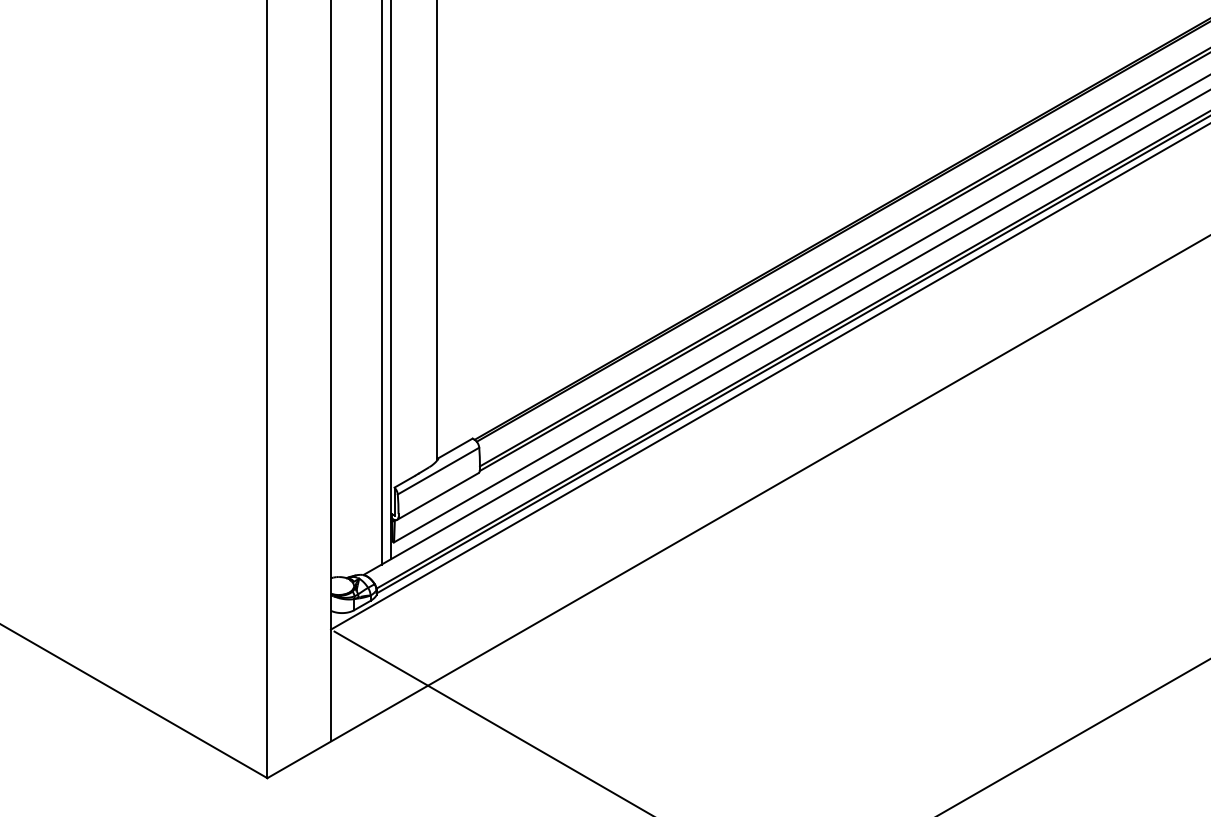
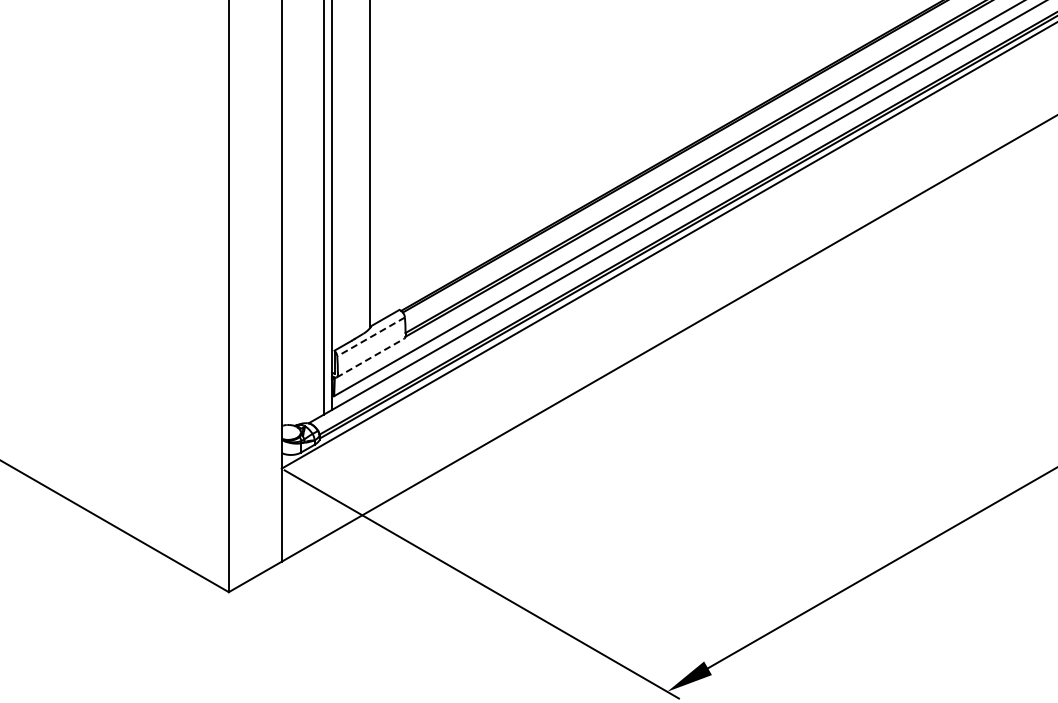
line: (437, 471) -> (370, 337), solid -> dashed
line: (437, 495) -> (370, 357), solid -> dashed

